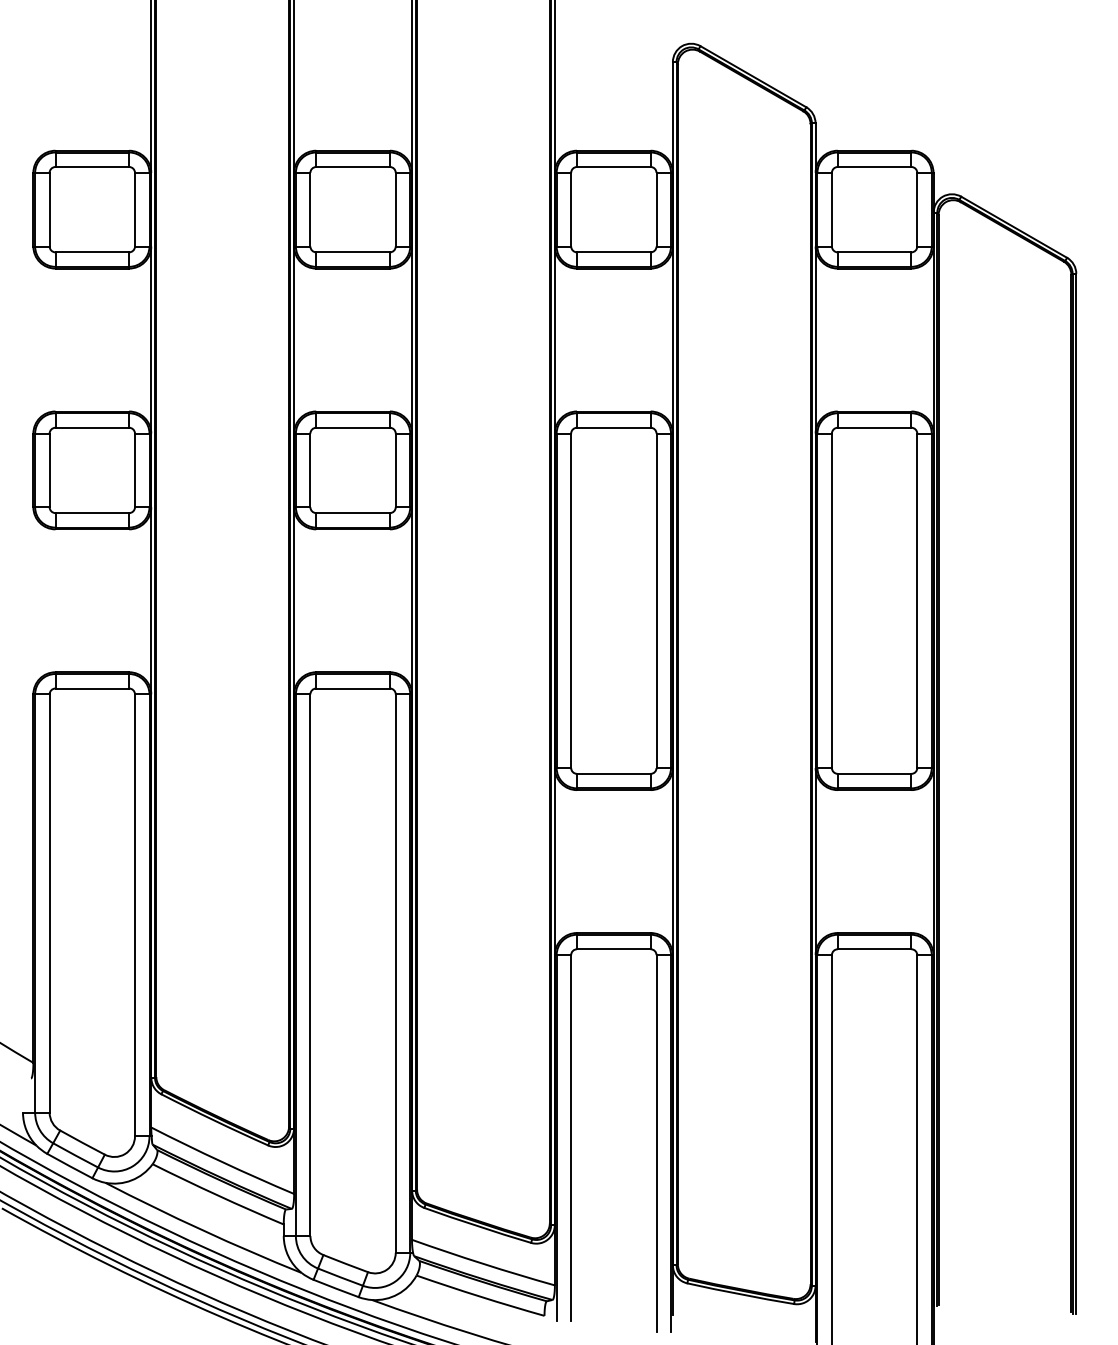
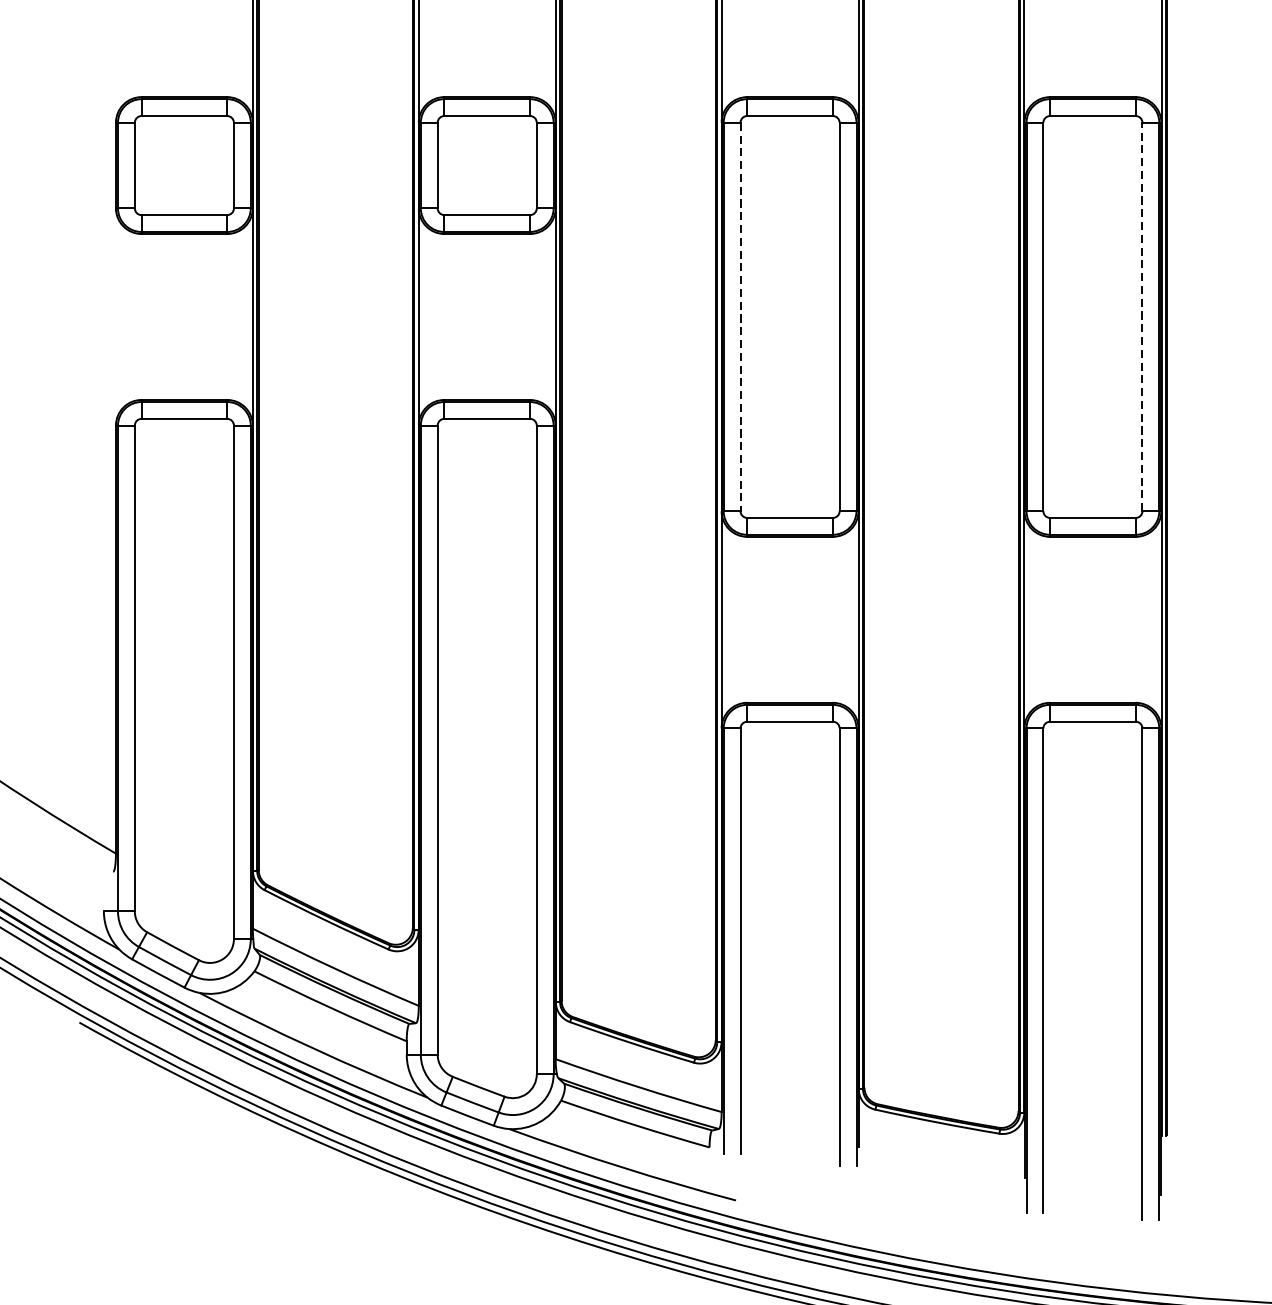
line: (917, 600) -> (1142, 316), solid -> dashed
line: (571, 601) -> (740, 317), solid -> dashed

